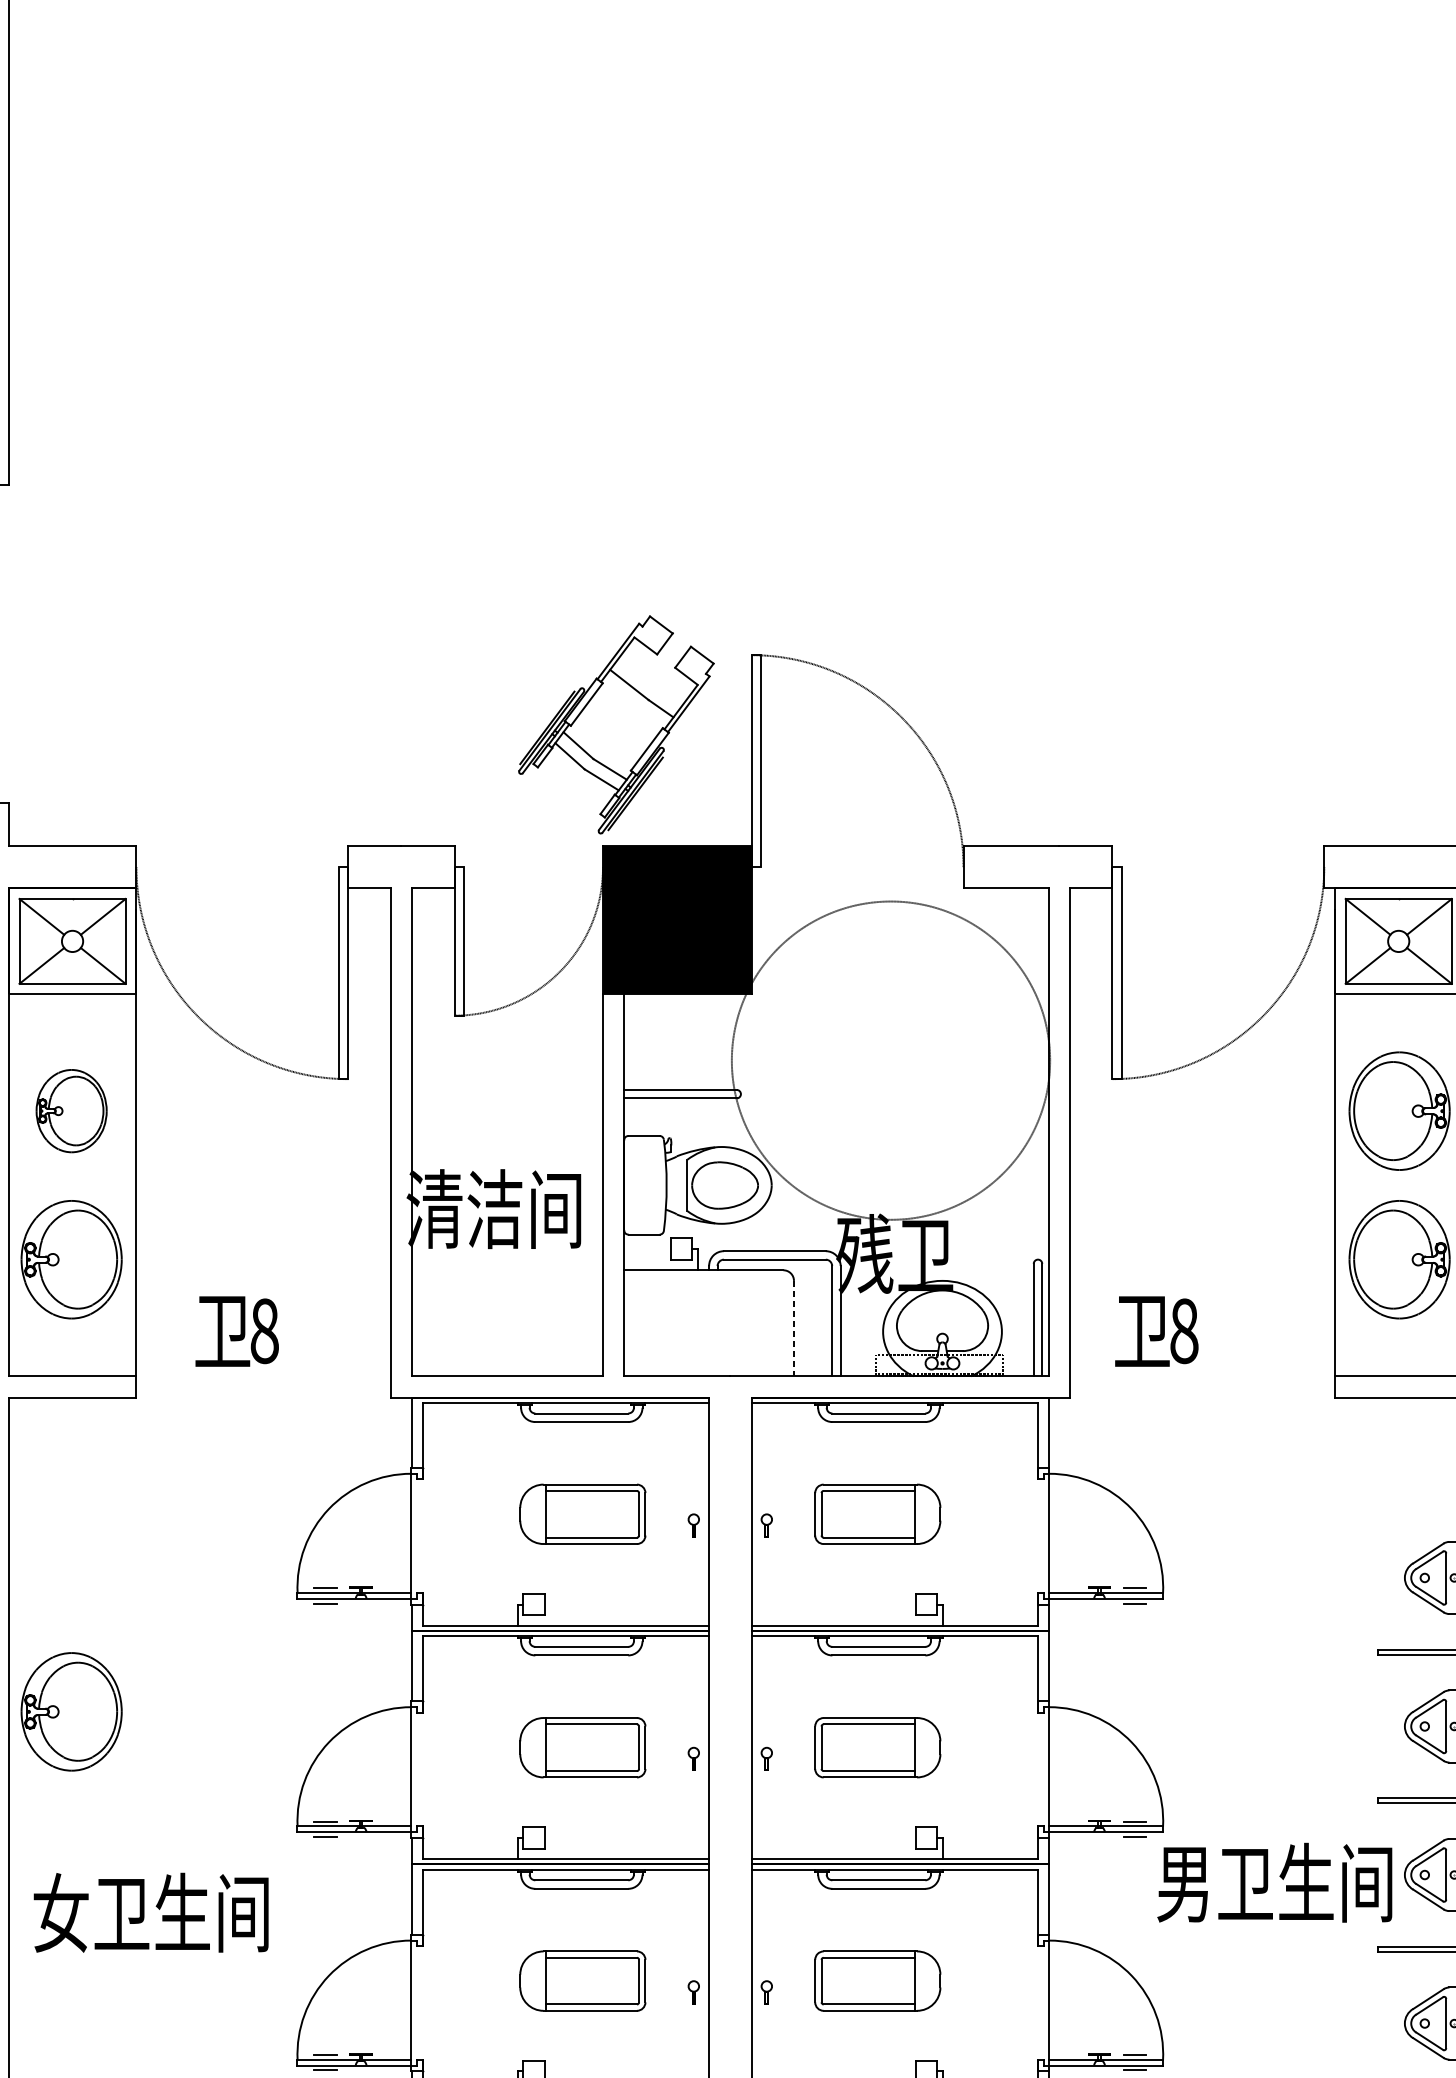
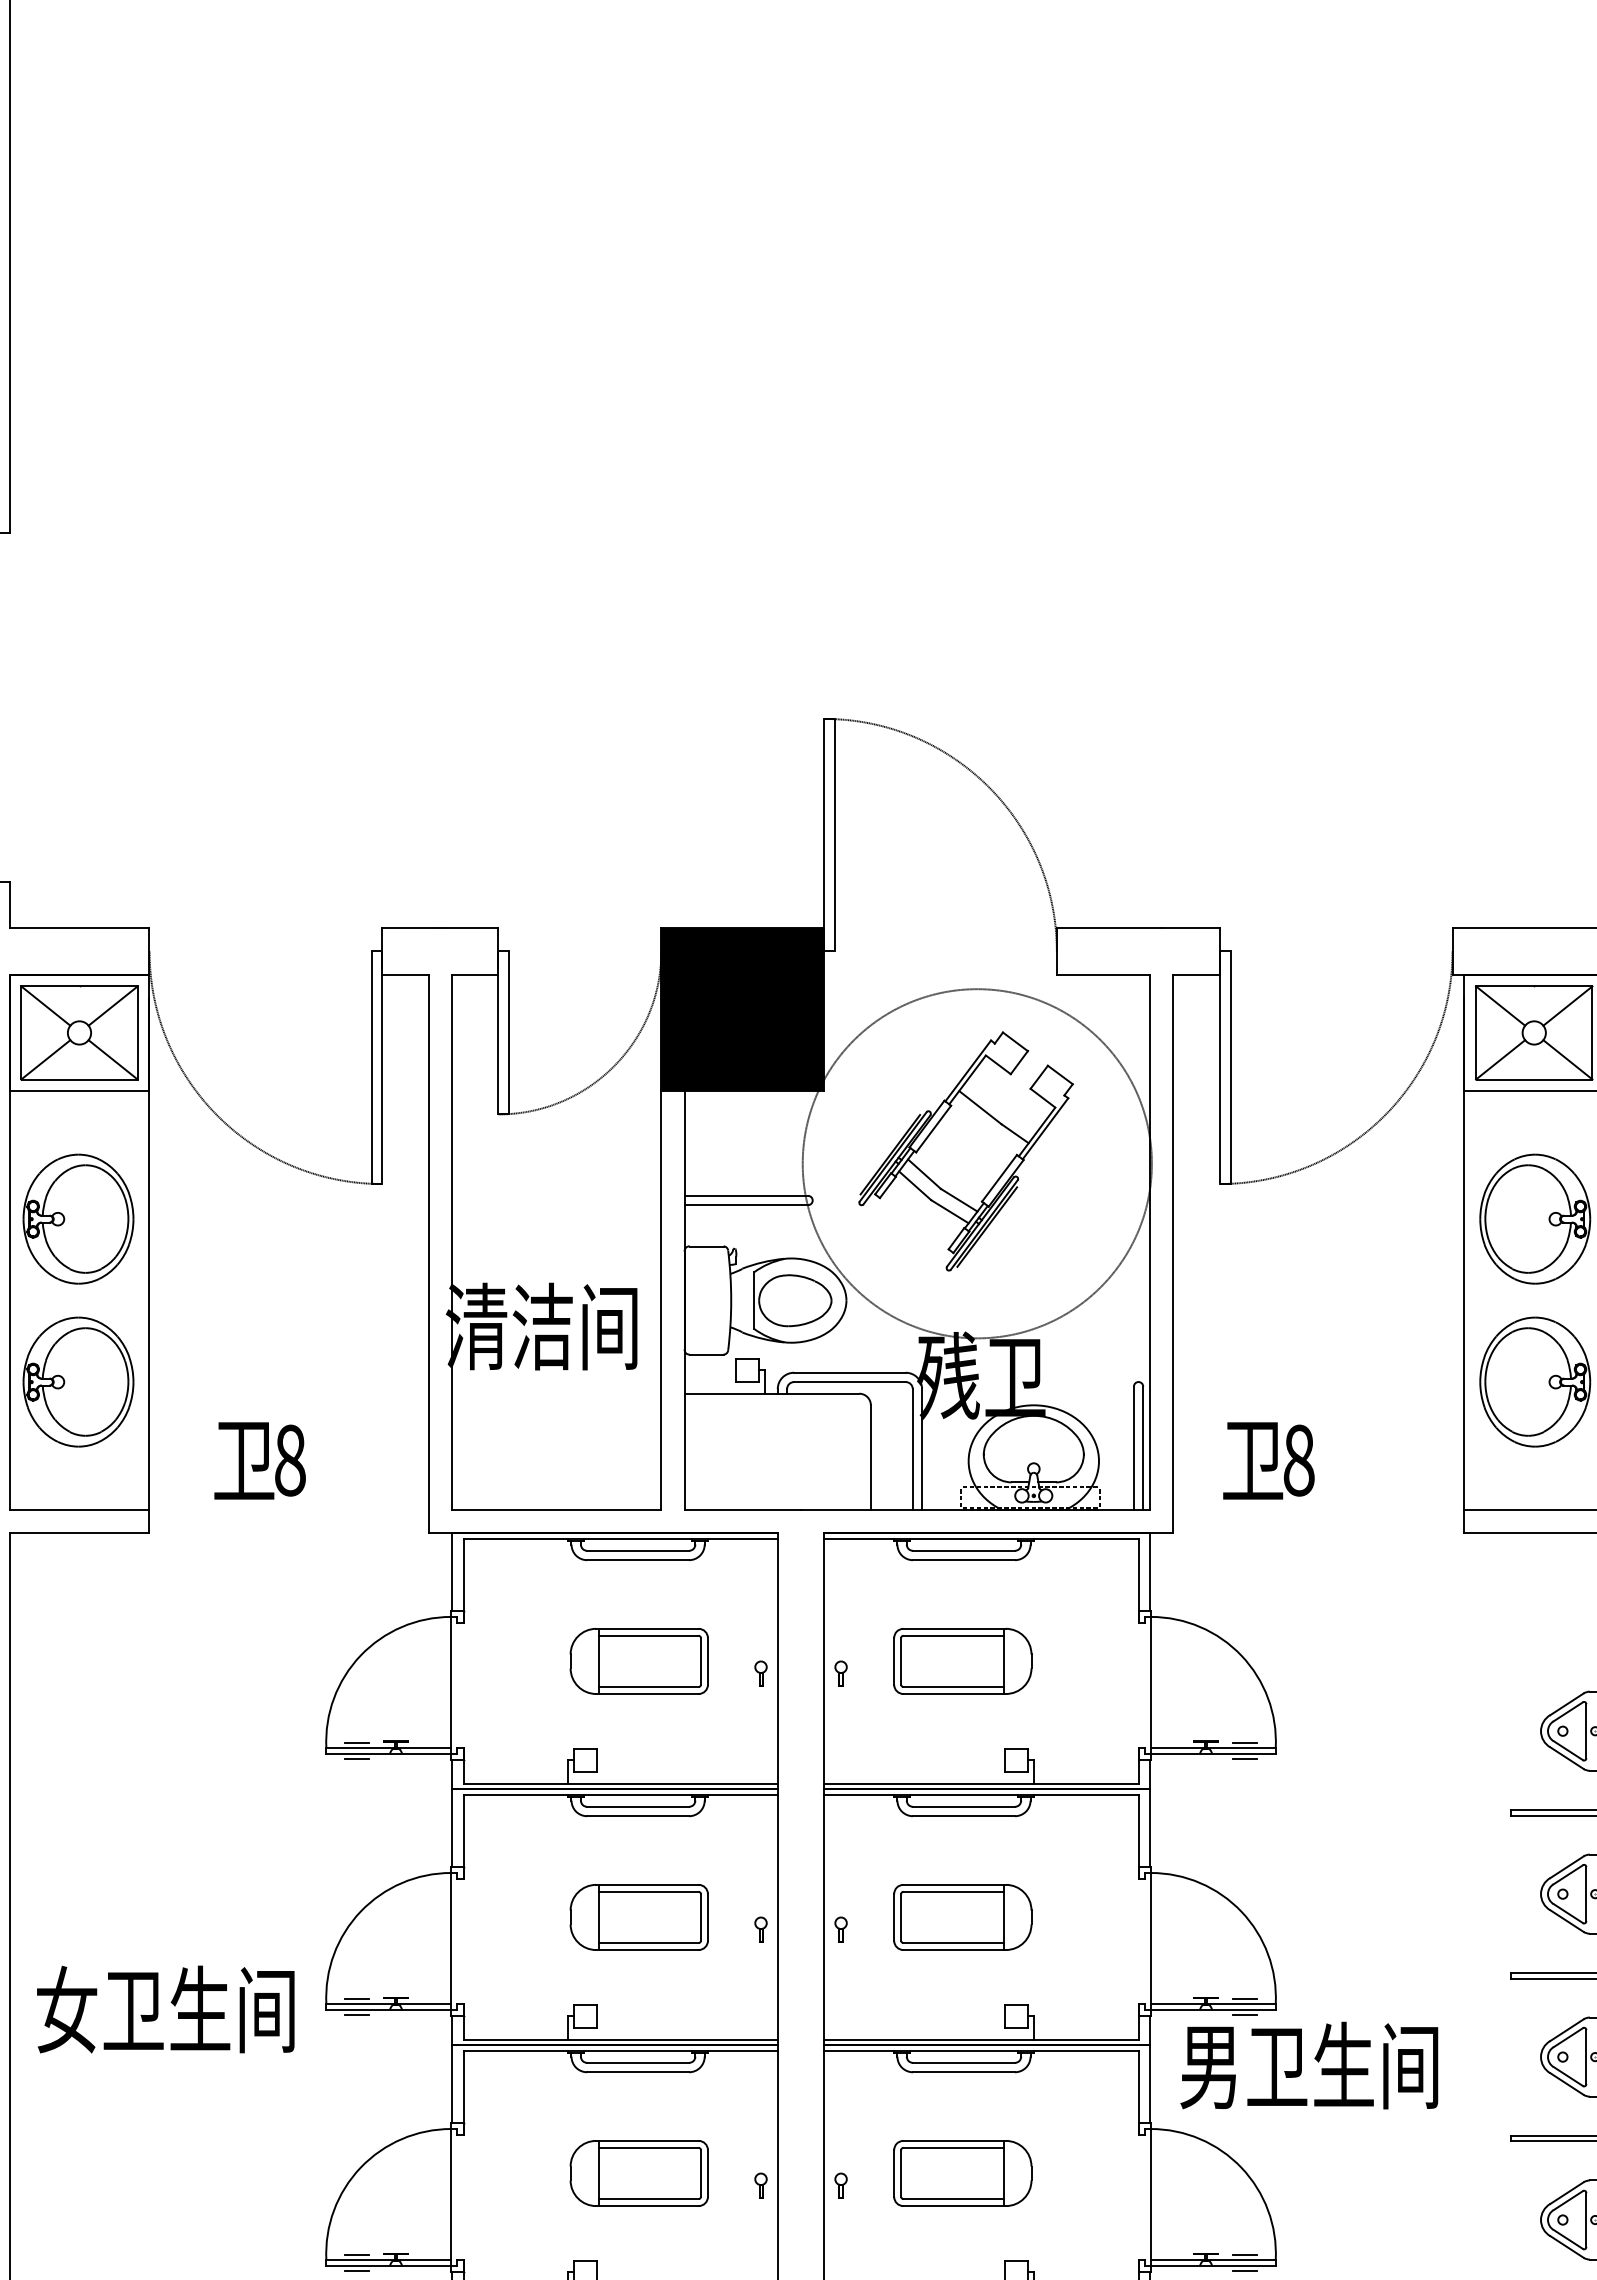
part: (615, 724) -> (965, 1151), moved
part: (71, 1110) -> (78, 1218), size x1.43
line: (793, 1329) -> (870, 1458), dashed -> solid
part: (71, 1711) -> (78, 1877), removed
text: (1274, 1882) -> (1309, 2065), moved
text: (150, 1912) -> (165, 2009), moved

